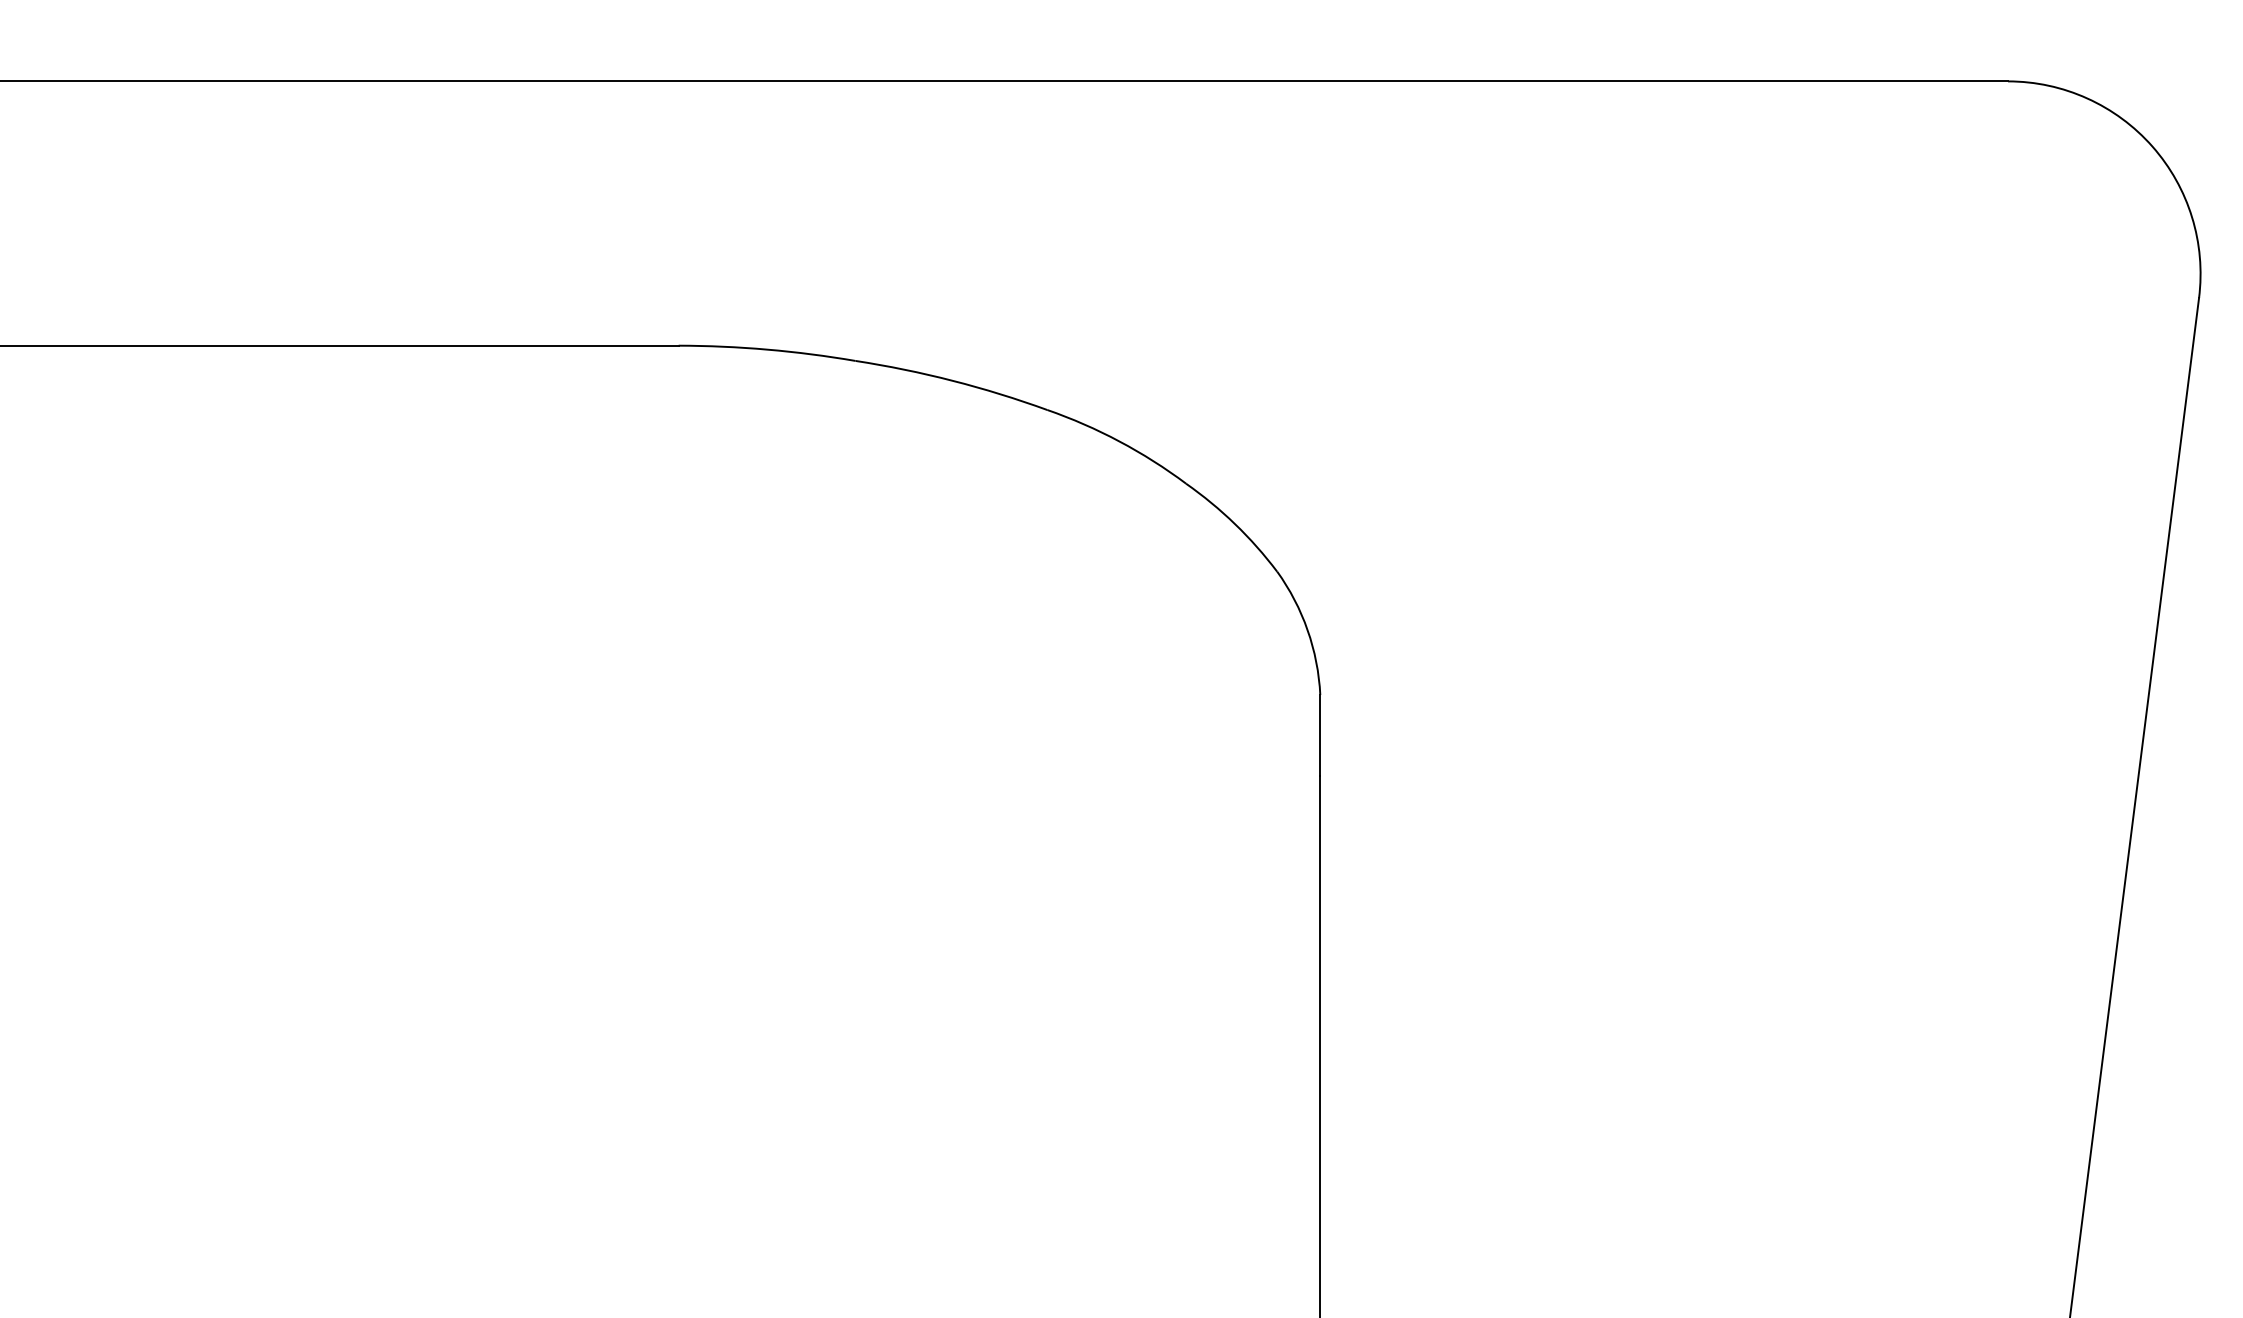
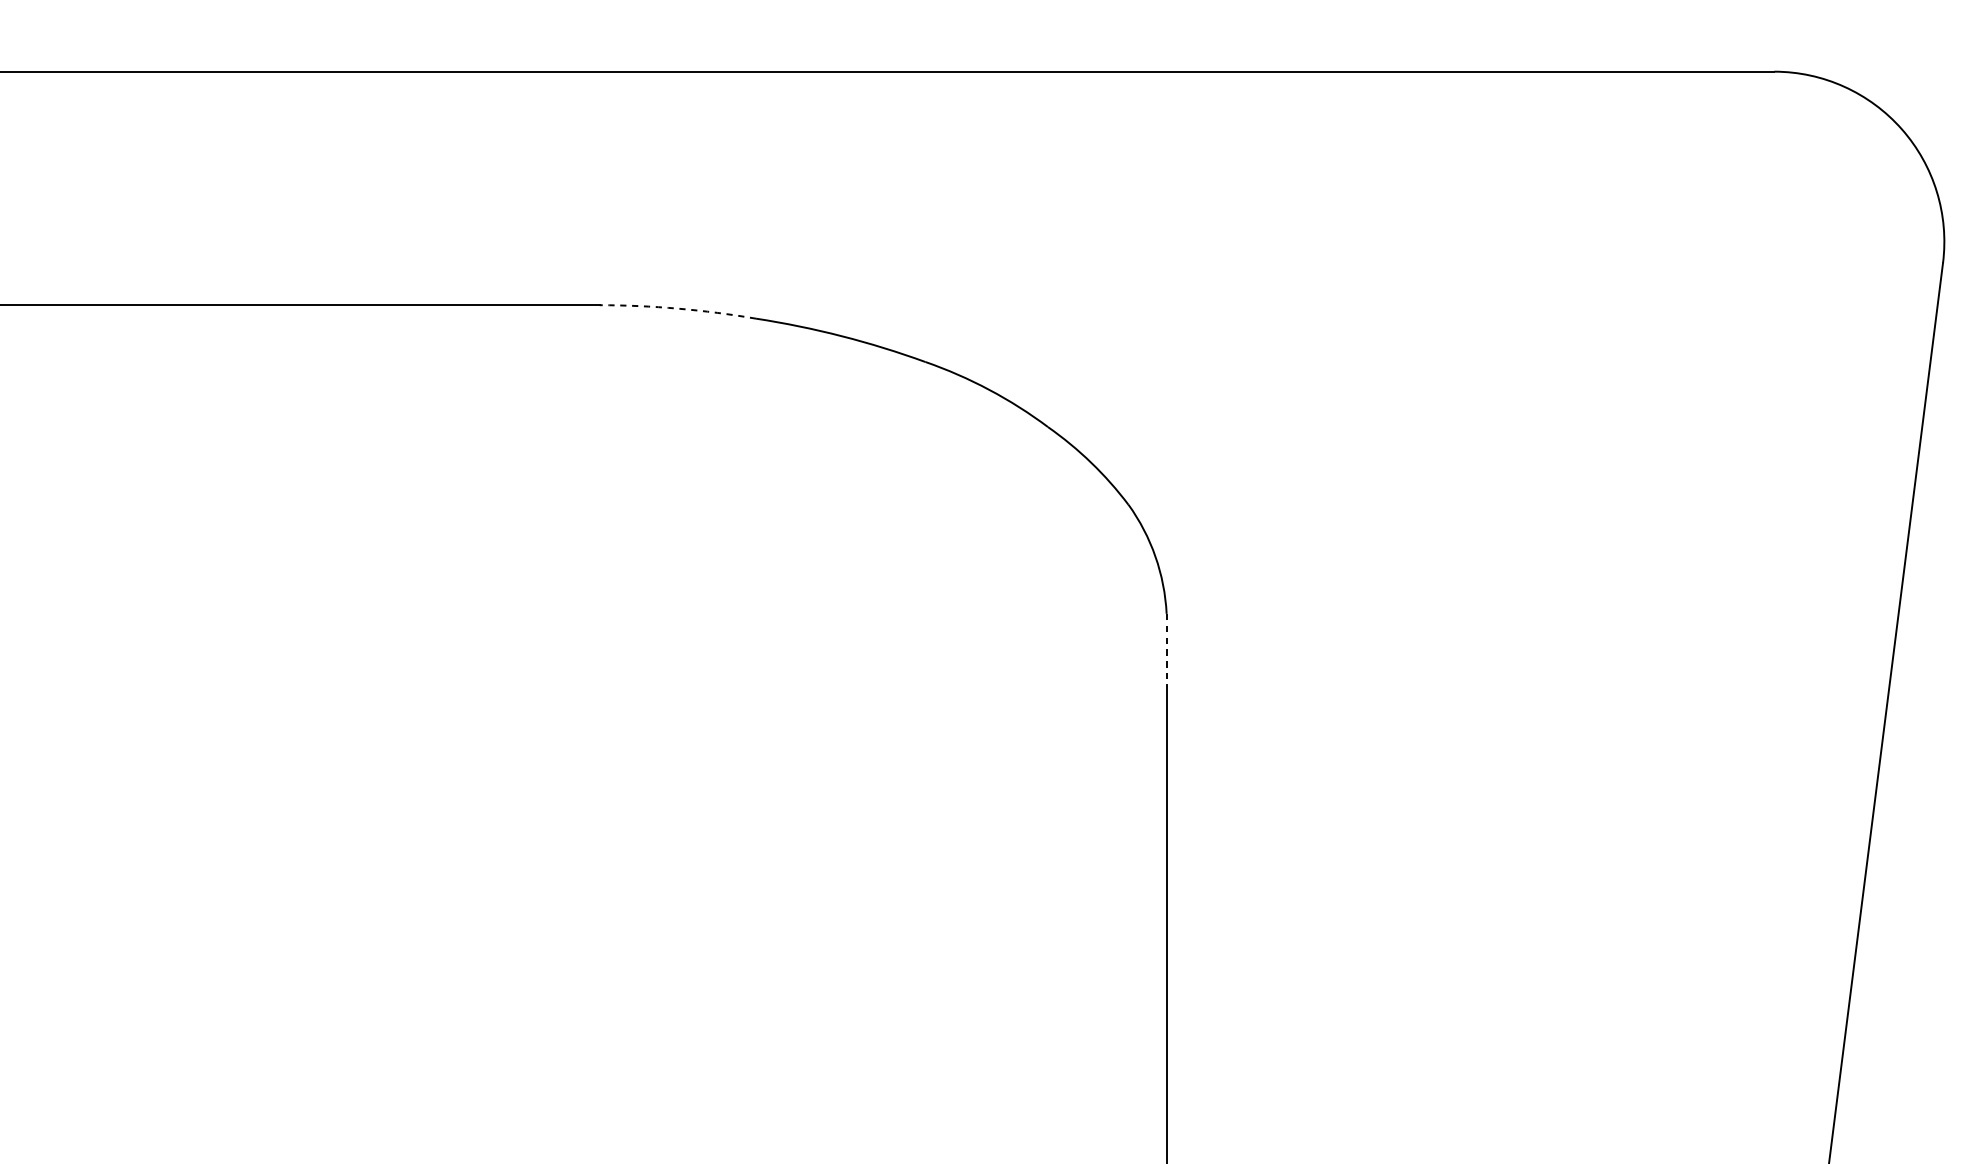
arc: (767, 349) -> (678, 308), solid -> dashed
line: (1320, 735) -> (1166, 649), solid -> dashed

